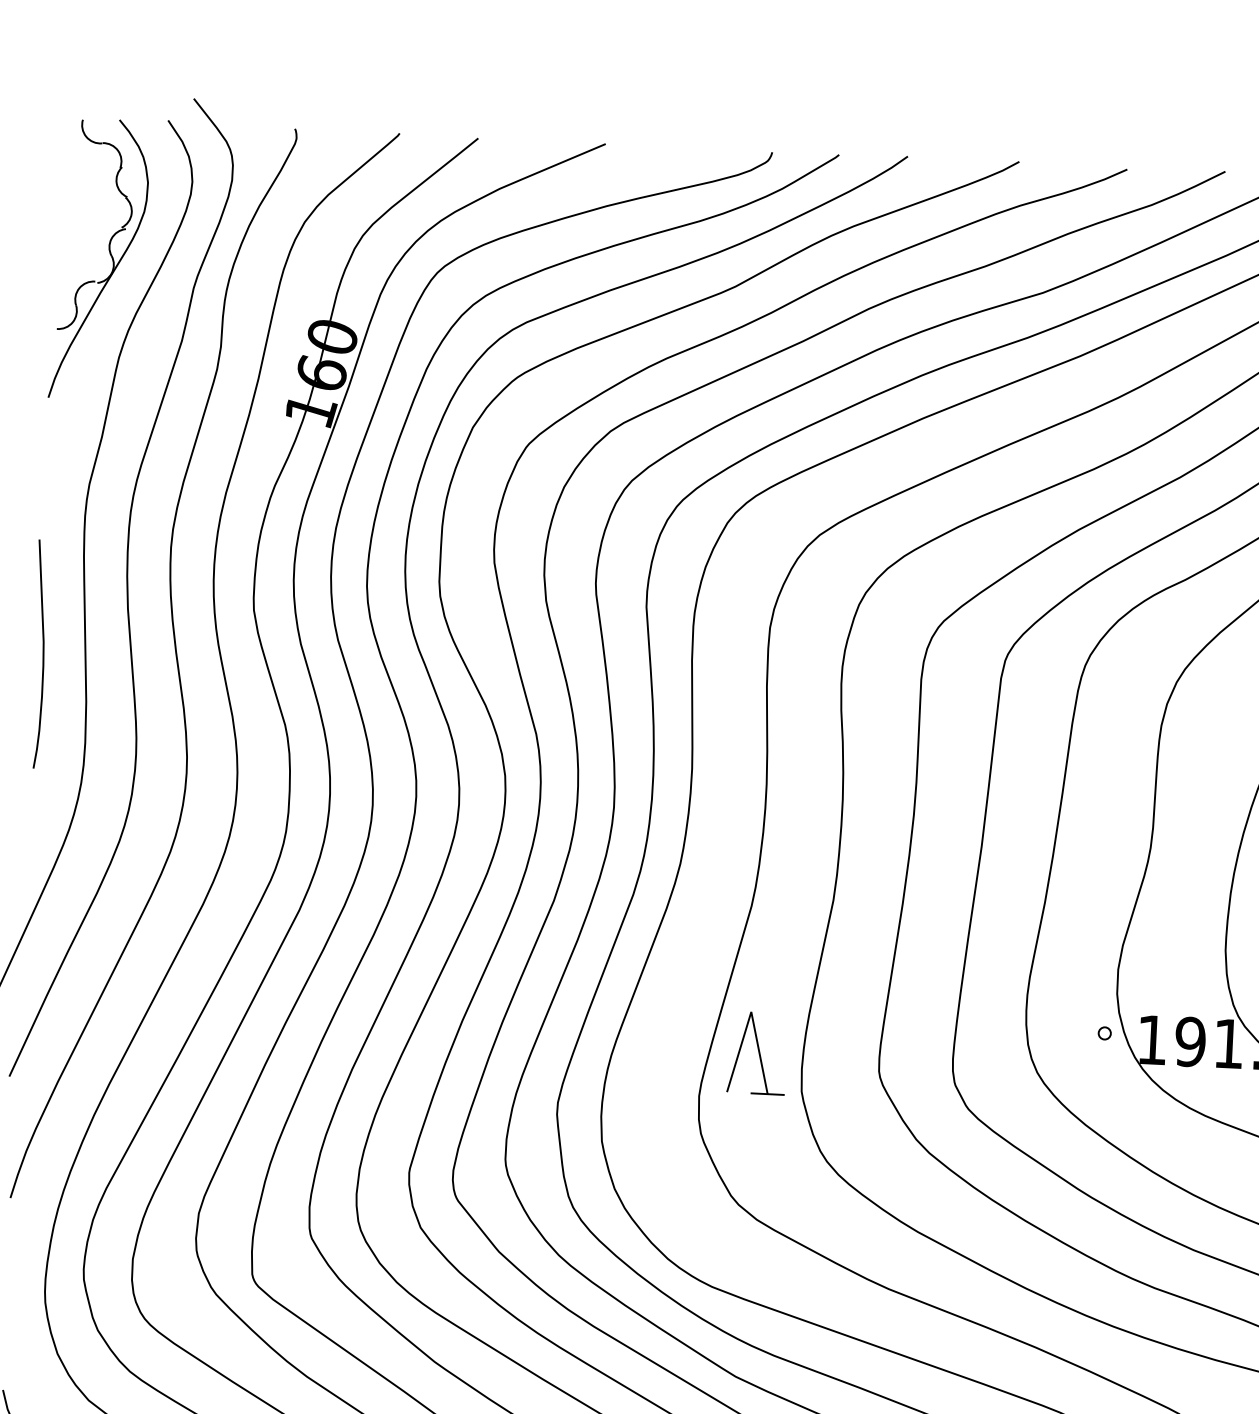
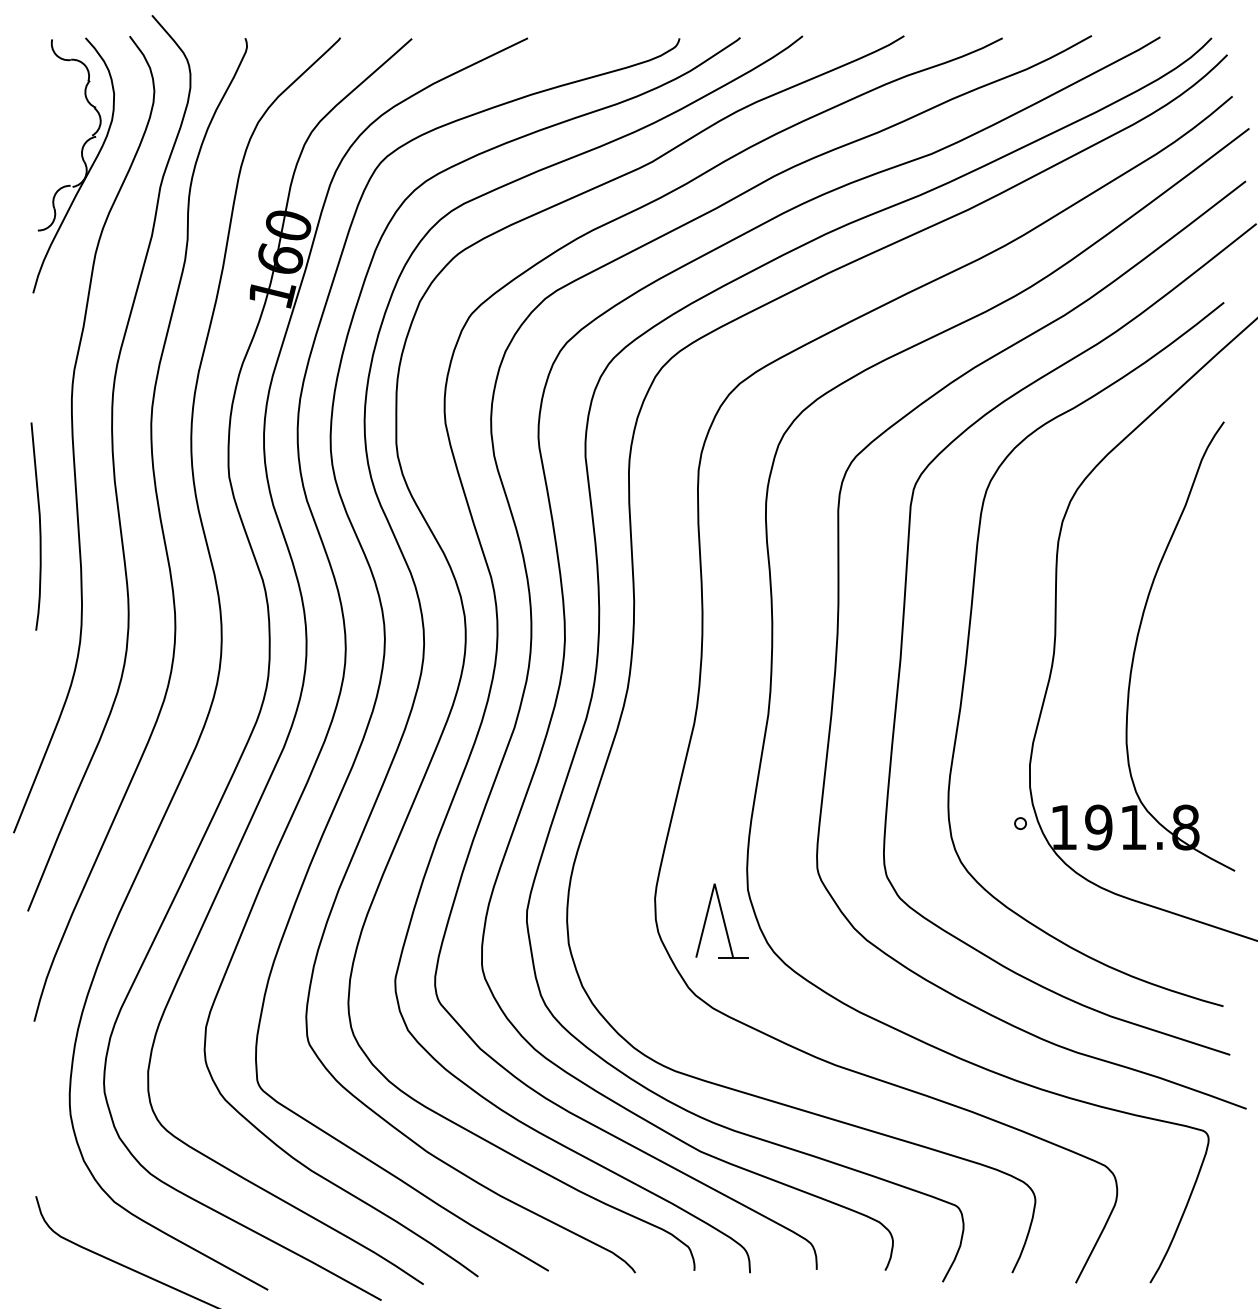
part: (756, 1052) -> (721, 920), moved

